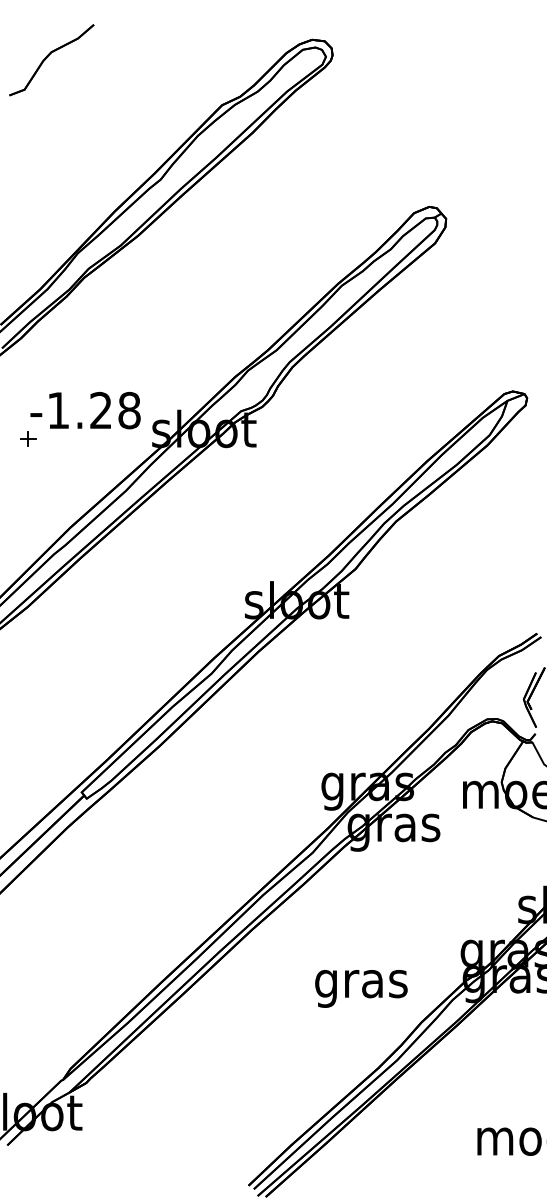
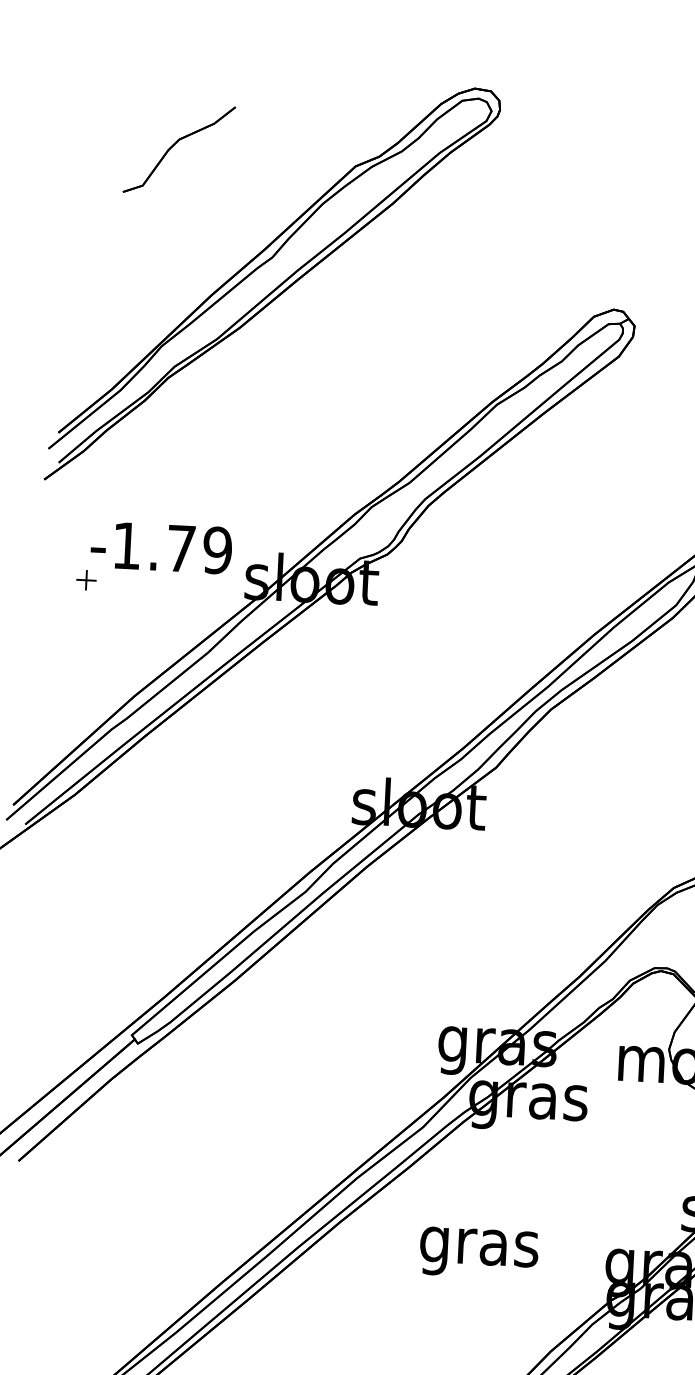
part: (51, 60) -> (178, 150), moved
text: (115, 410) -> (199, 549), -1.28 -> -1.79
text: (361, 988) -> (479, 1252), moved

